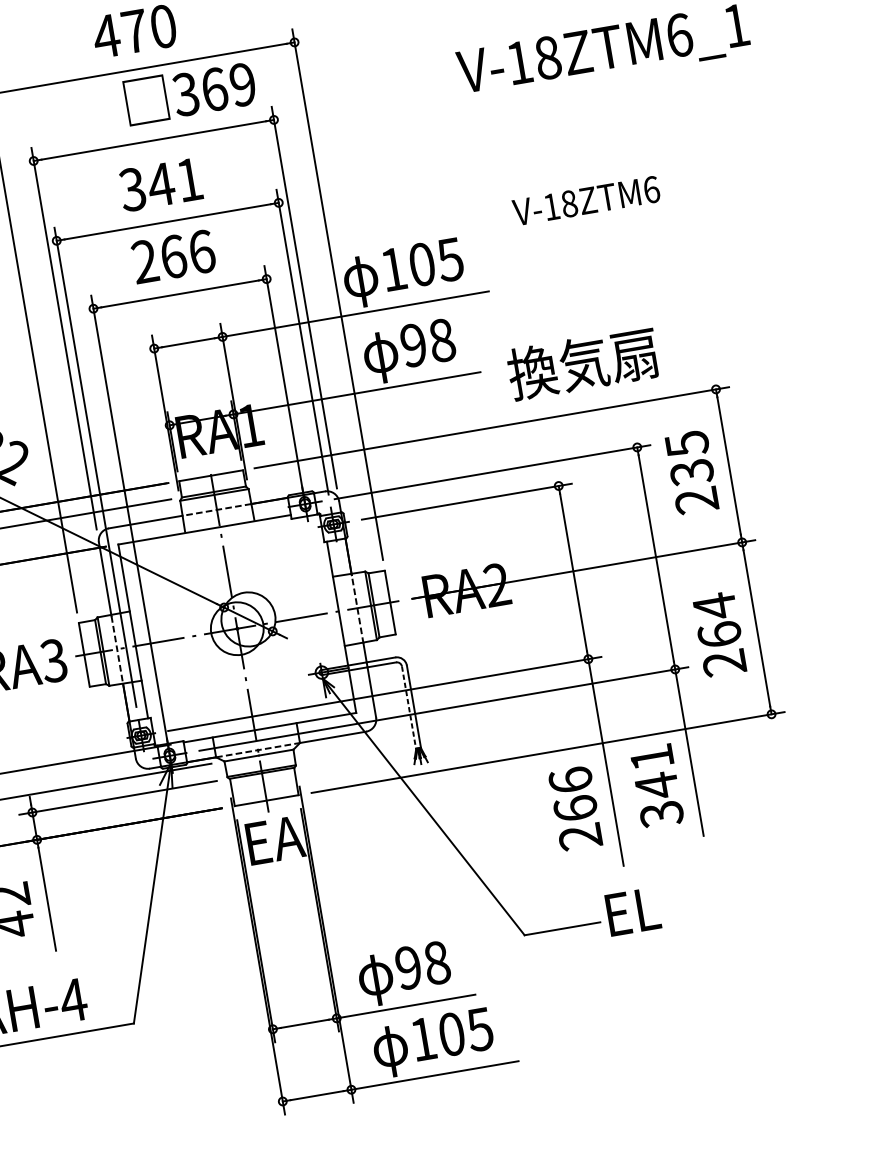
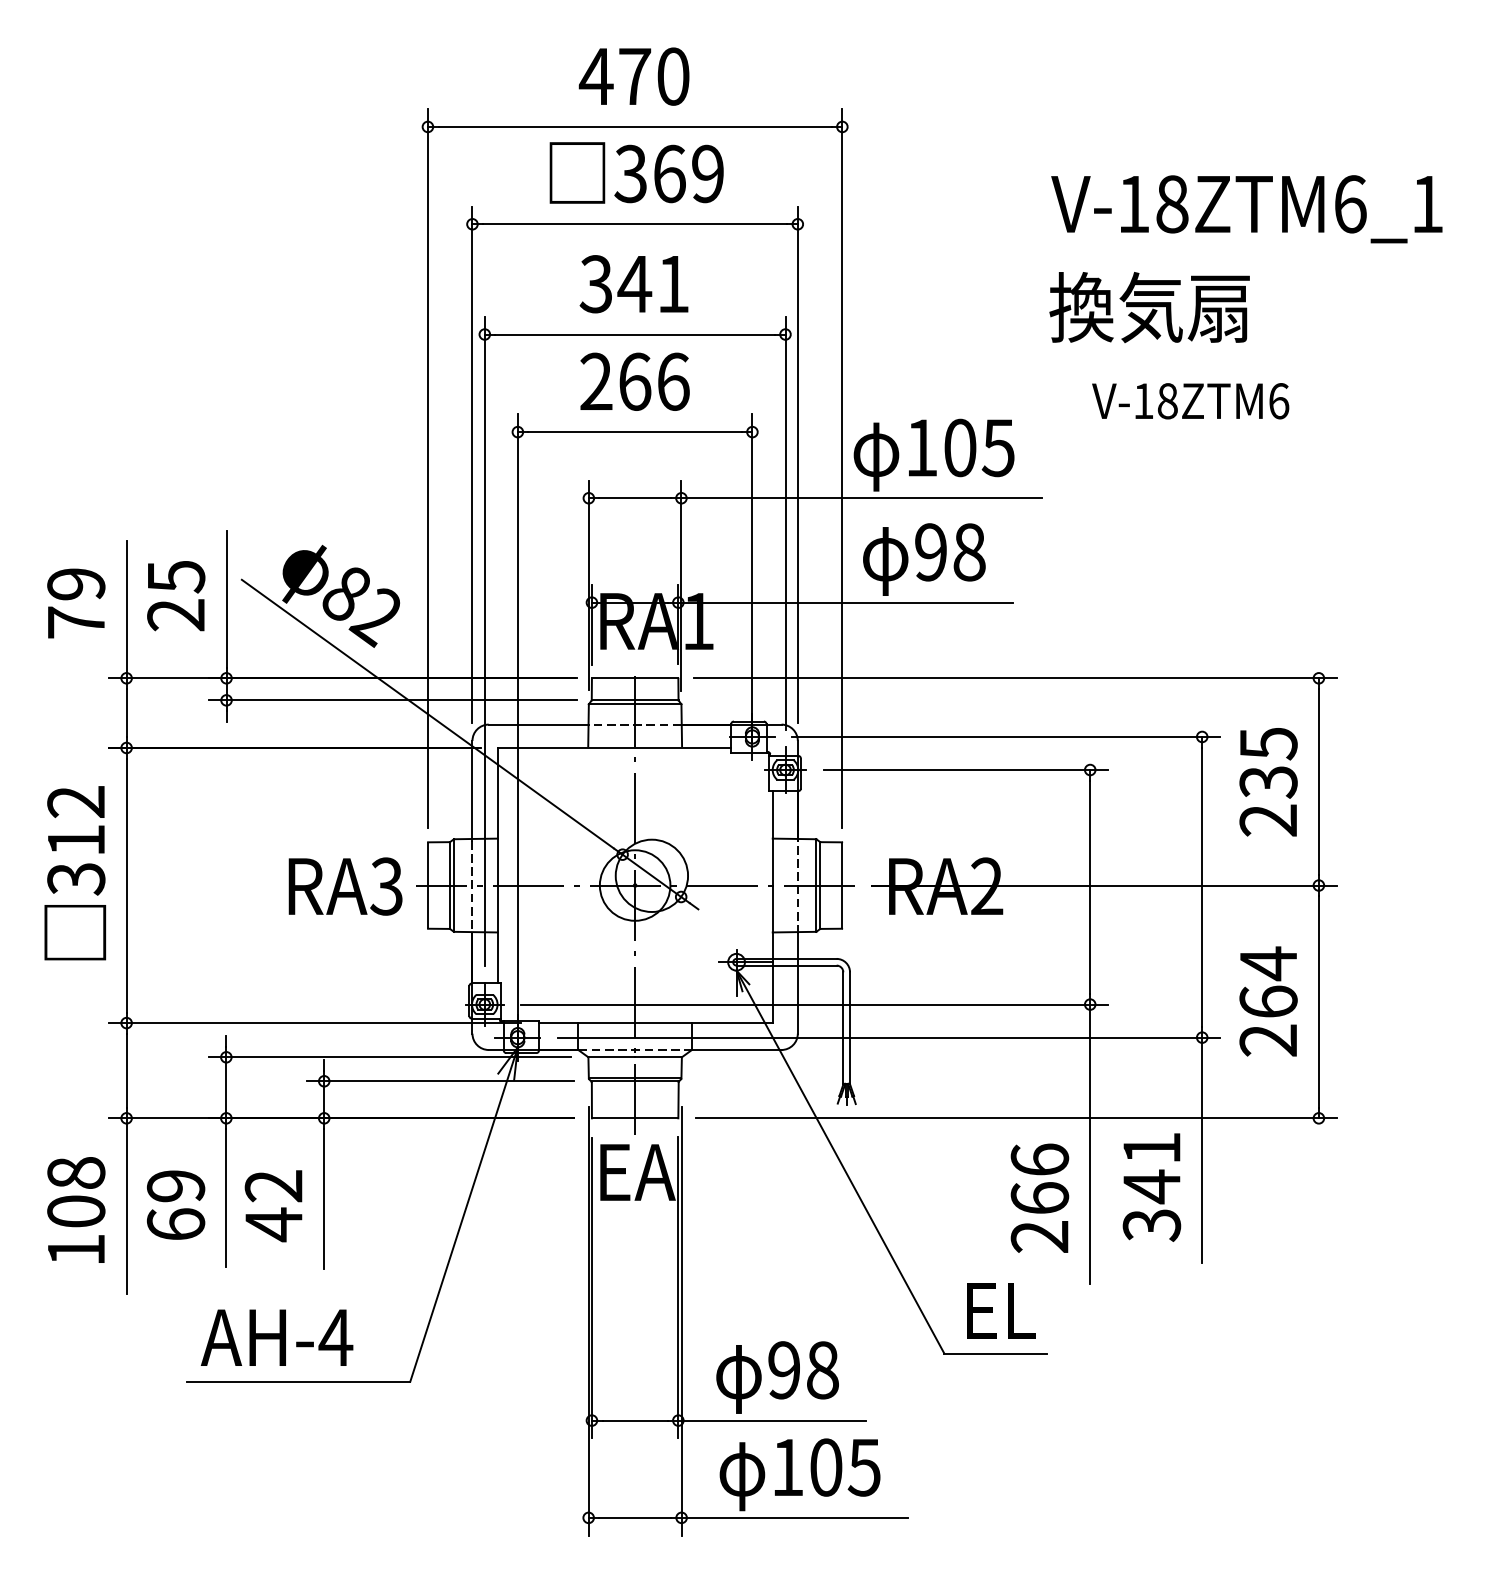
text: (190, 92) -> (636, 172), moved
text: (582, 363) -> (1149, 307), moved
line: (409, 707) -> (843, 1028), dashed -> solid
text: (633, 911) -> (1001, 1310), moved

